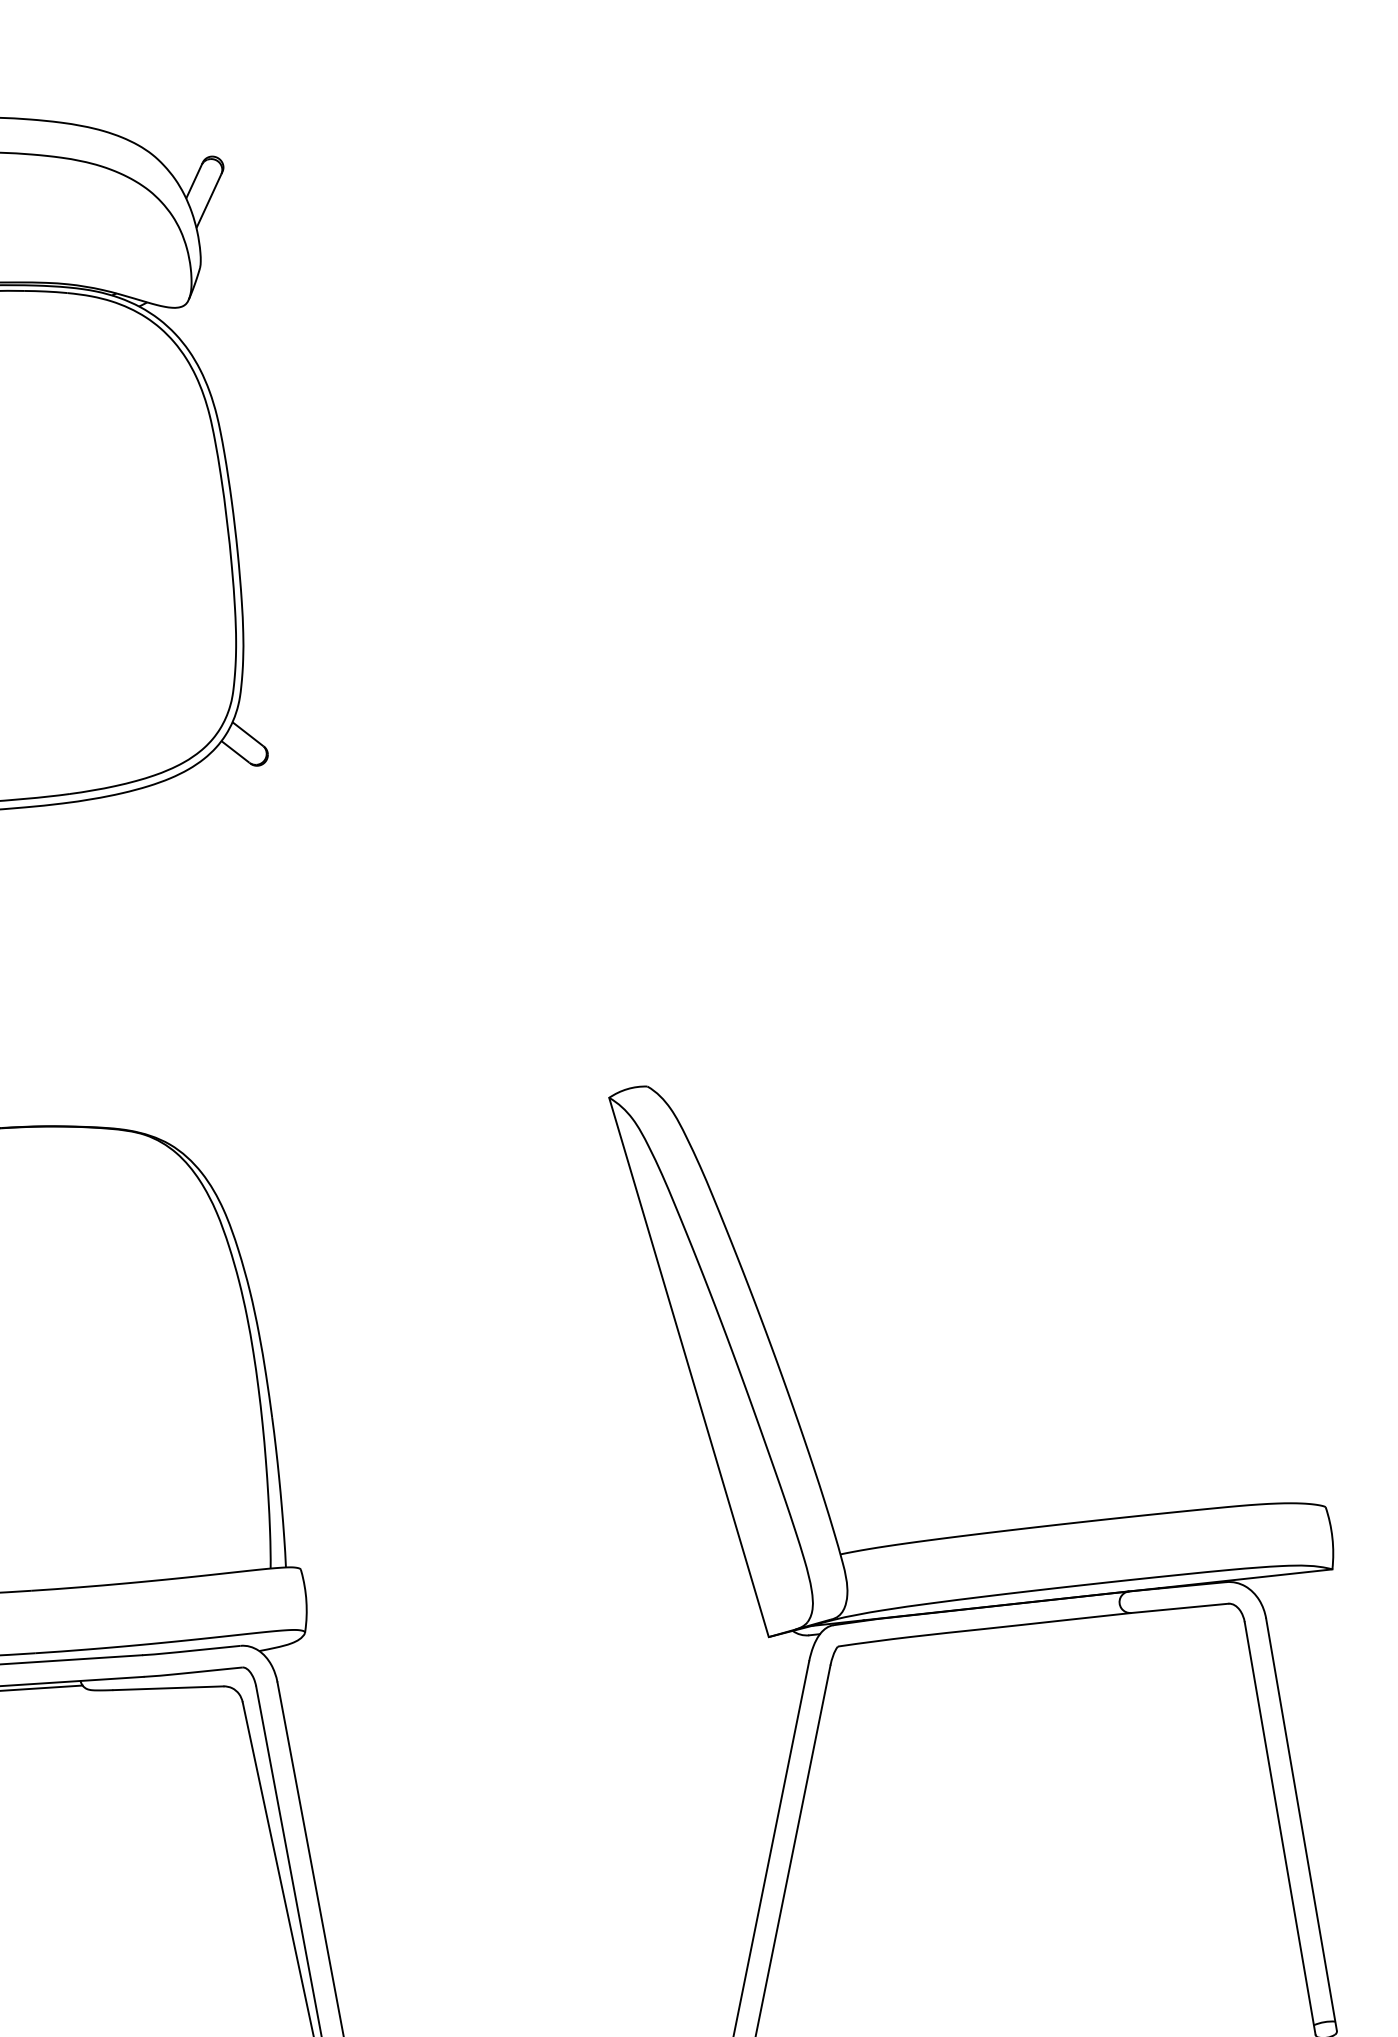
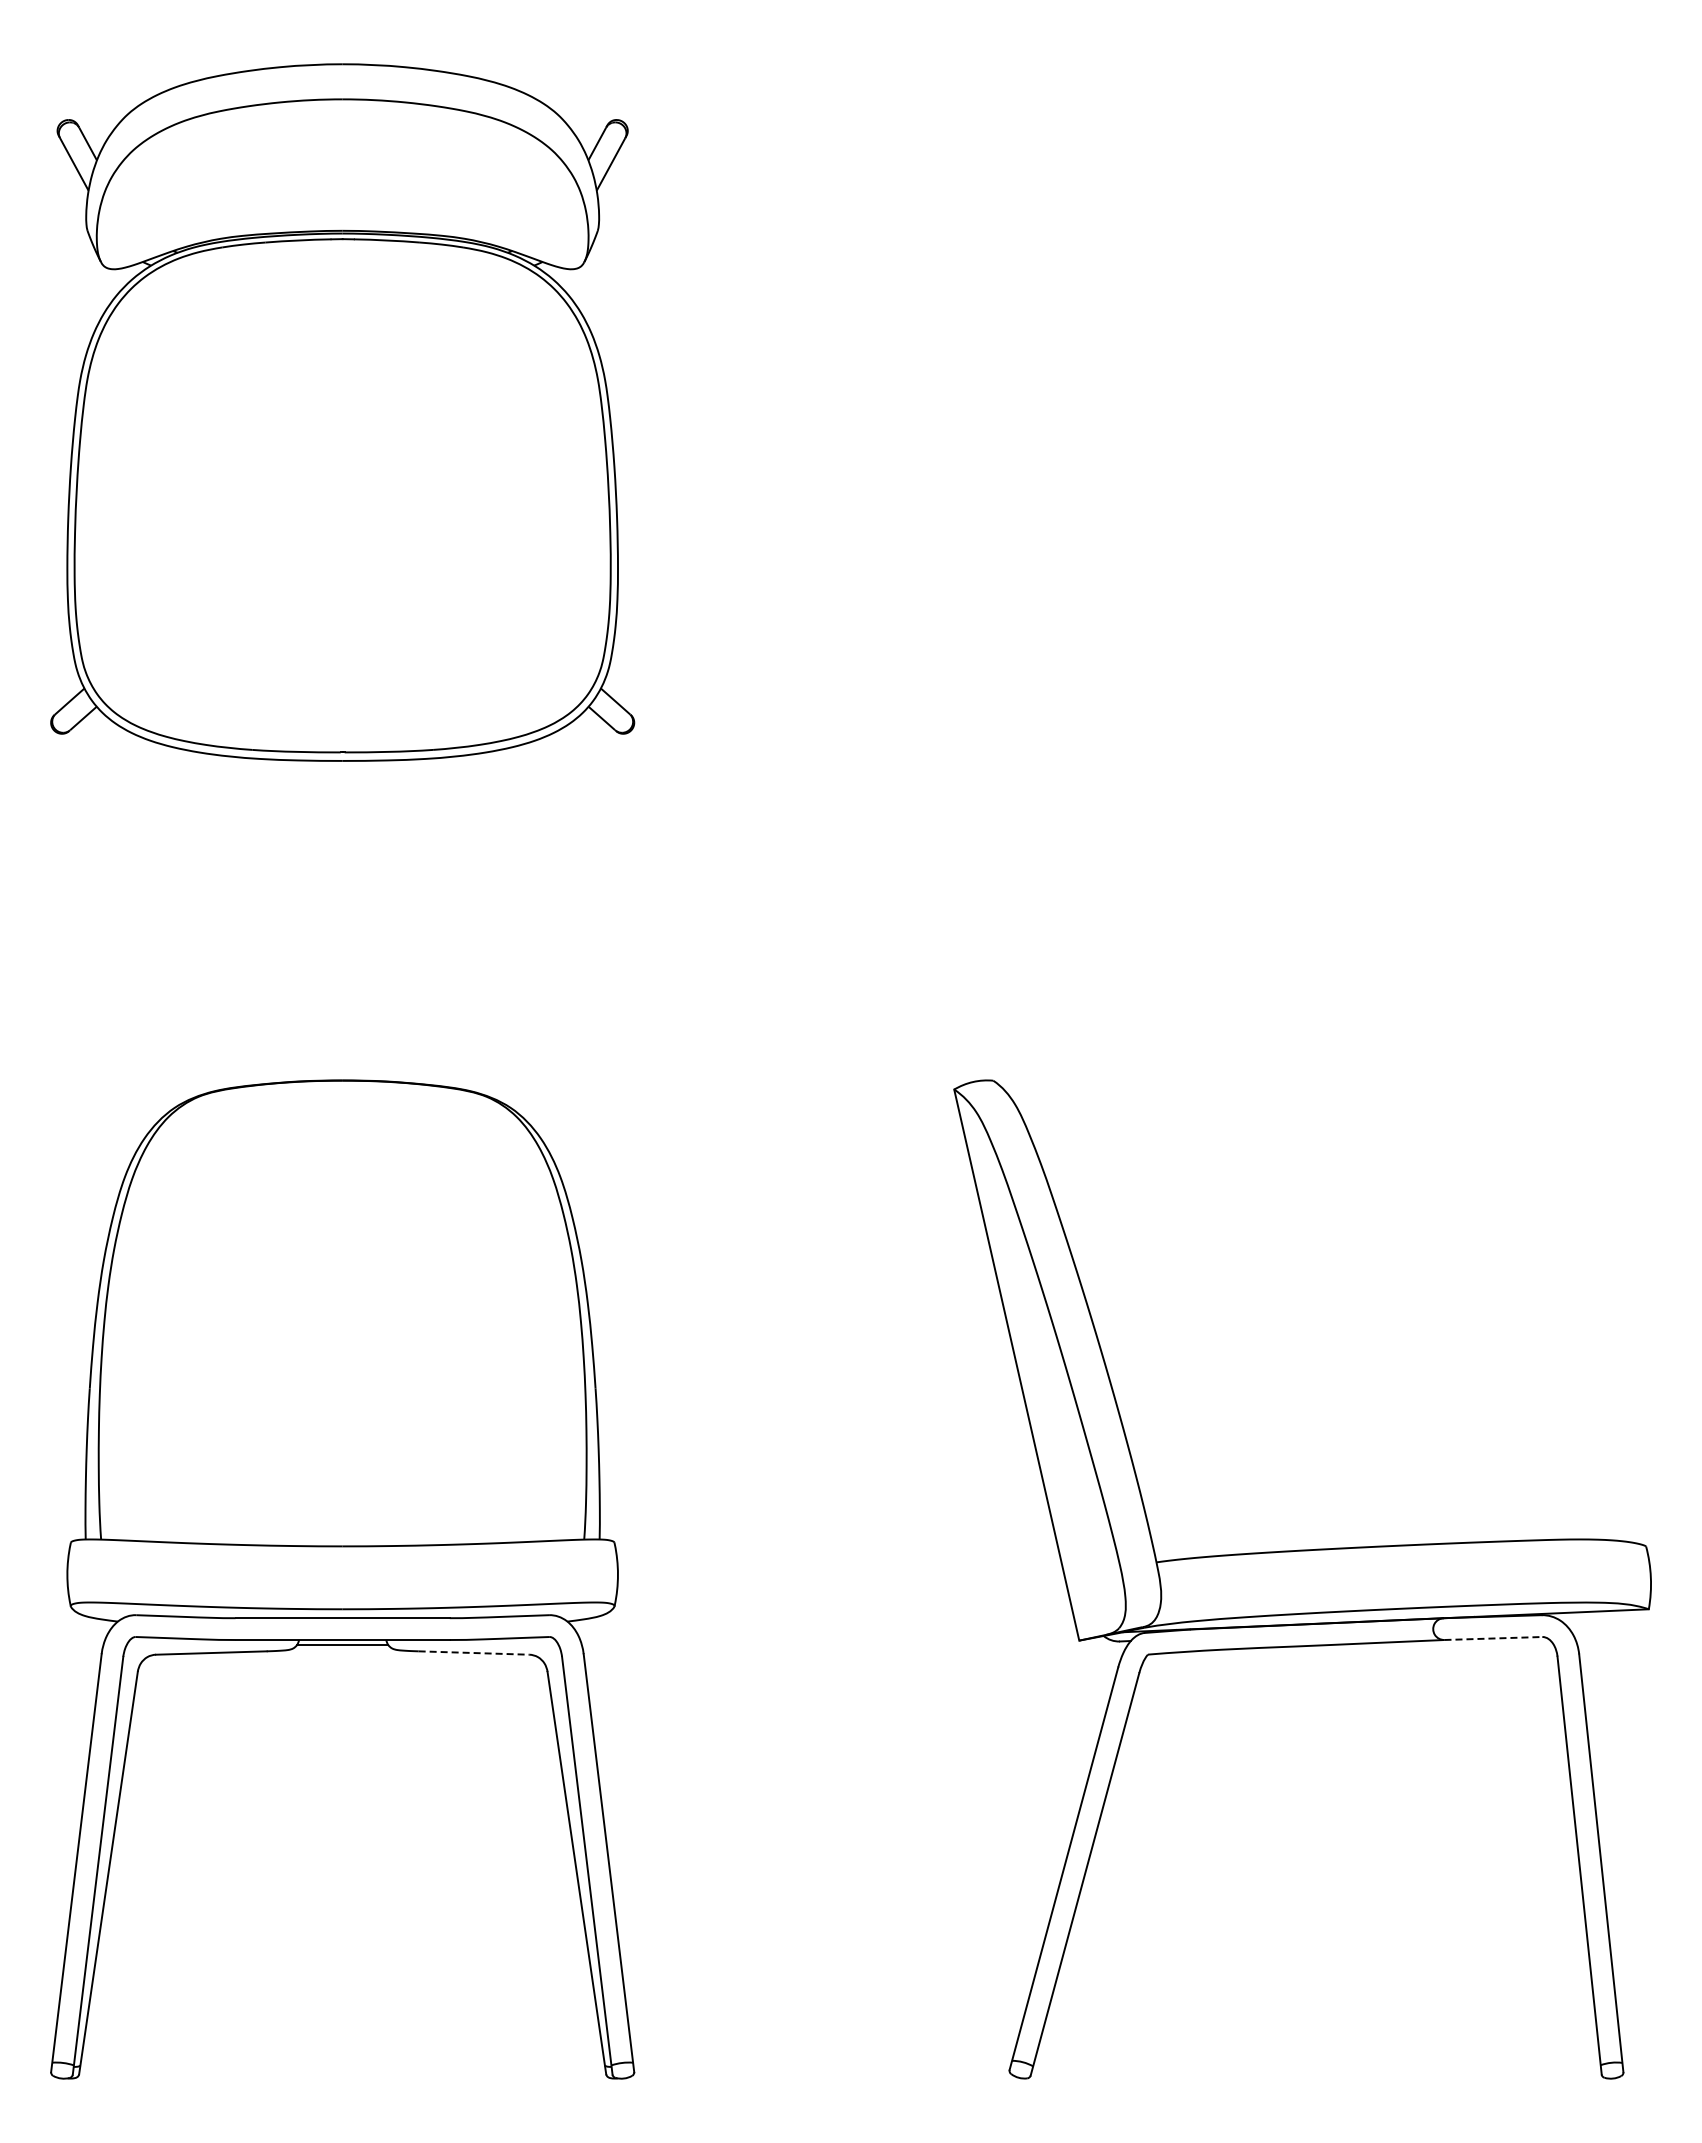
line: (1180, 1608) -> (1493, 1638), solid -> dashed
line: (168, 1688) -> (474, 1653), solid -> dashed

